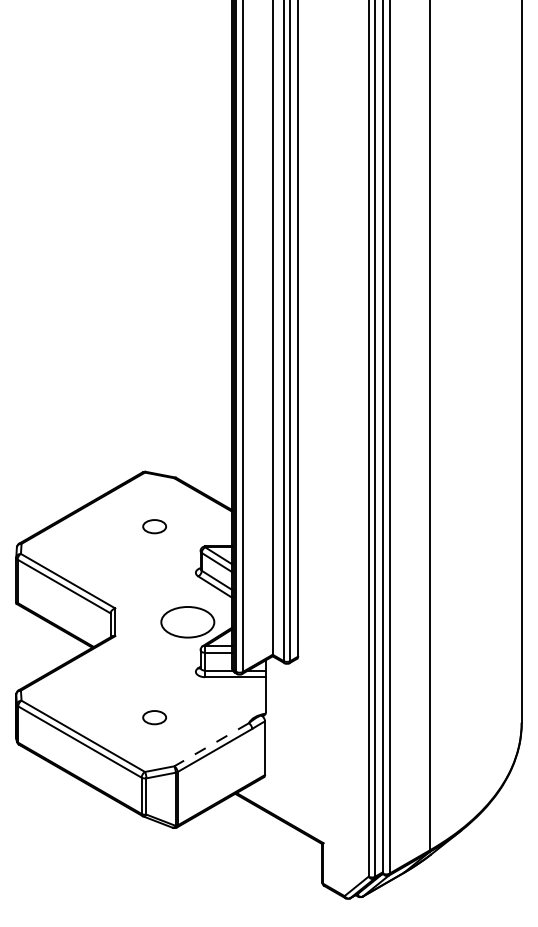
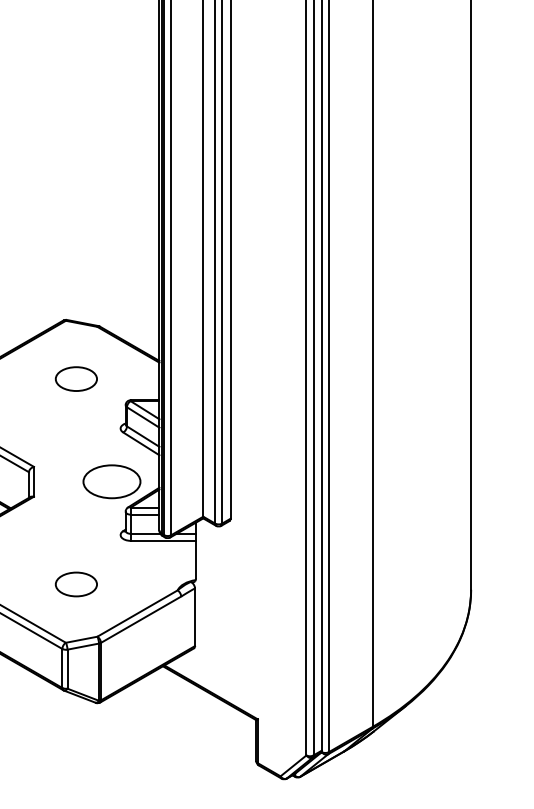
part: (154, 526) -> (76, 378), size x1.67
part: (154, 717) -> (76, 584), size x1.67
line: (211, 745) -> (137, 614), dashed -> solid

